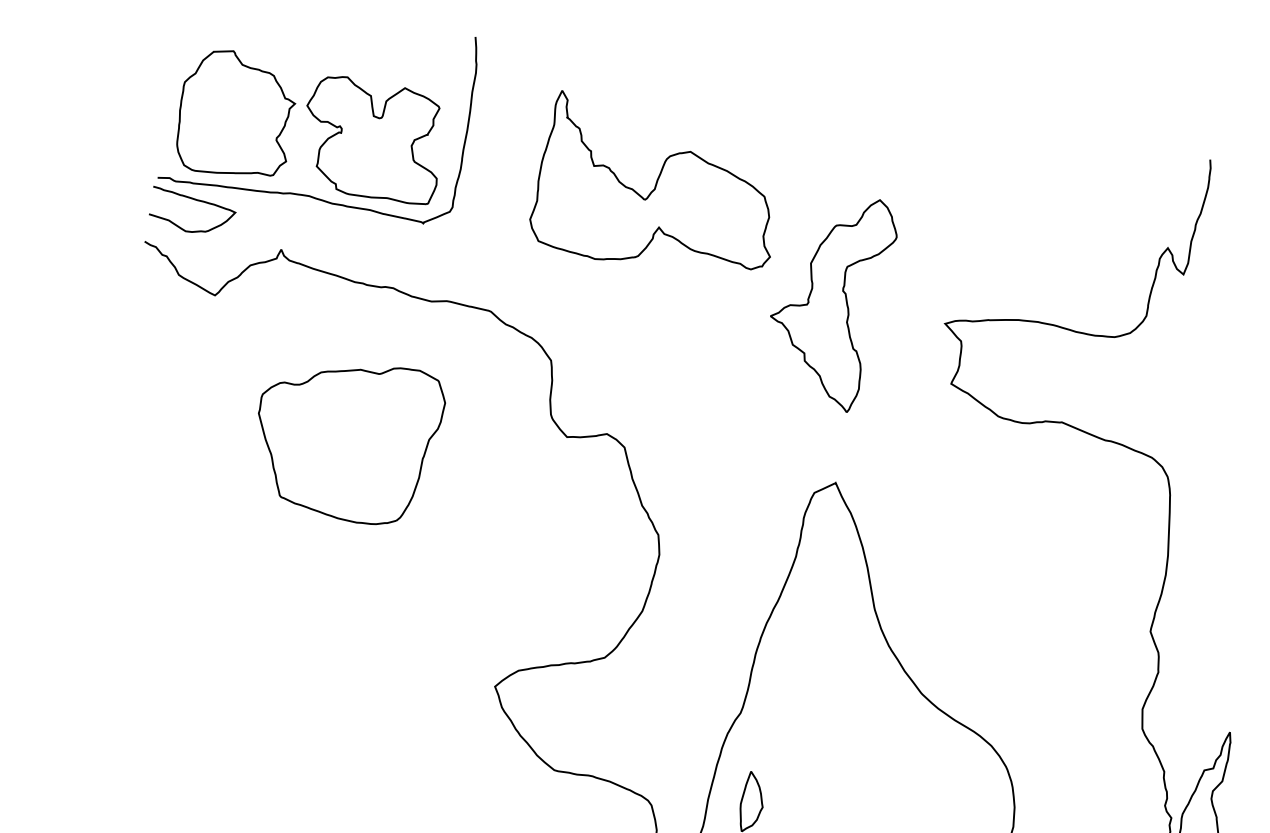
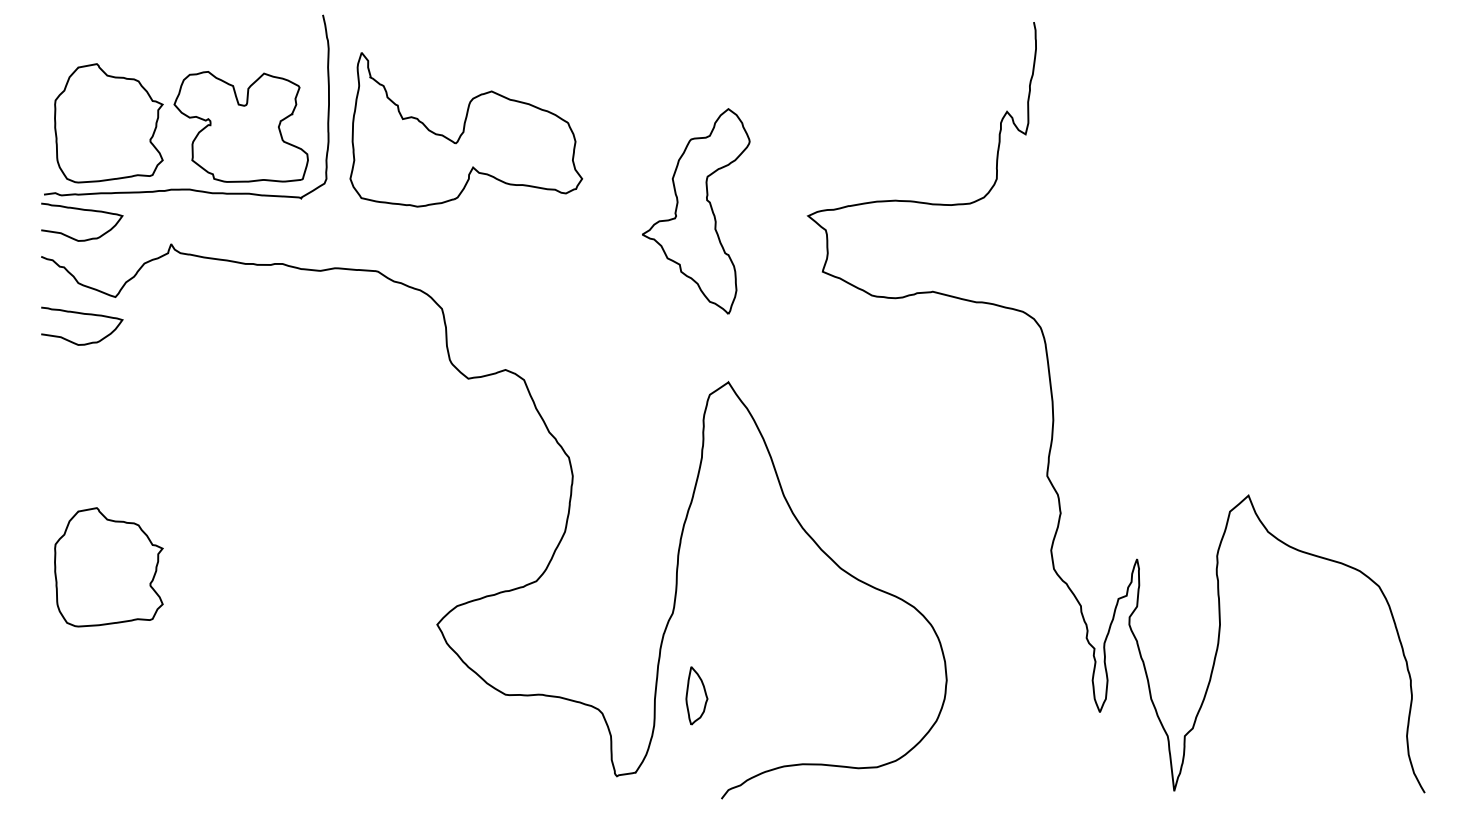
part: (658, 187) -> (466, 129), moved
curve: (178, 308) -> (82, 314), added
part: (347, 440) -> (261, 414), removed
part: (163, 574) -> (108, 567), added

